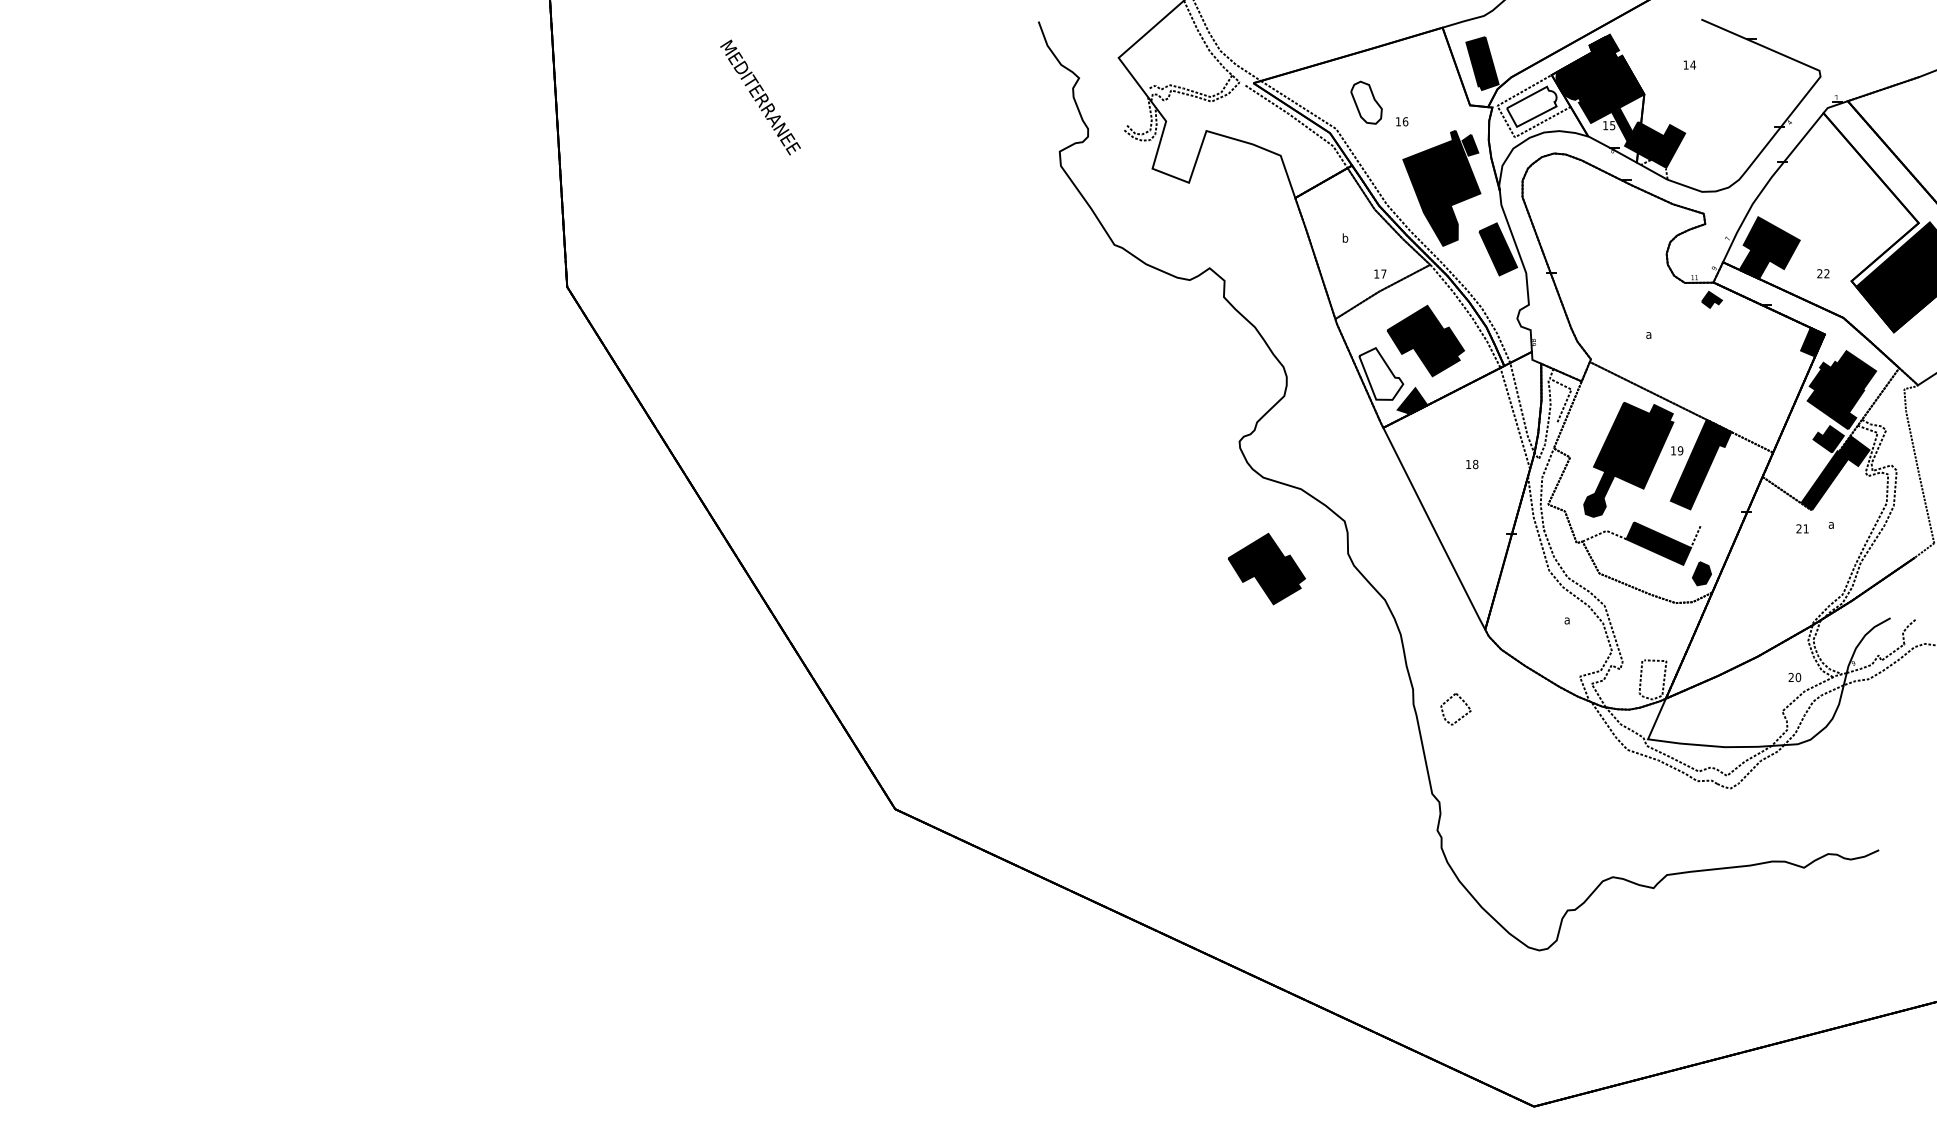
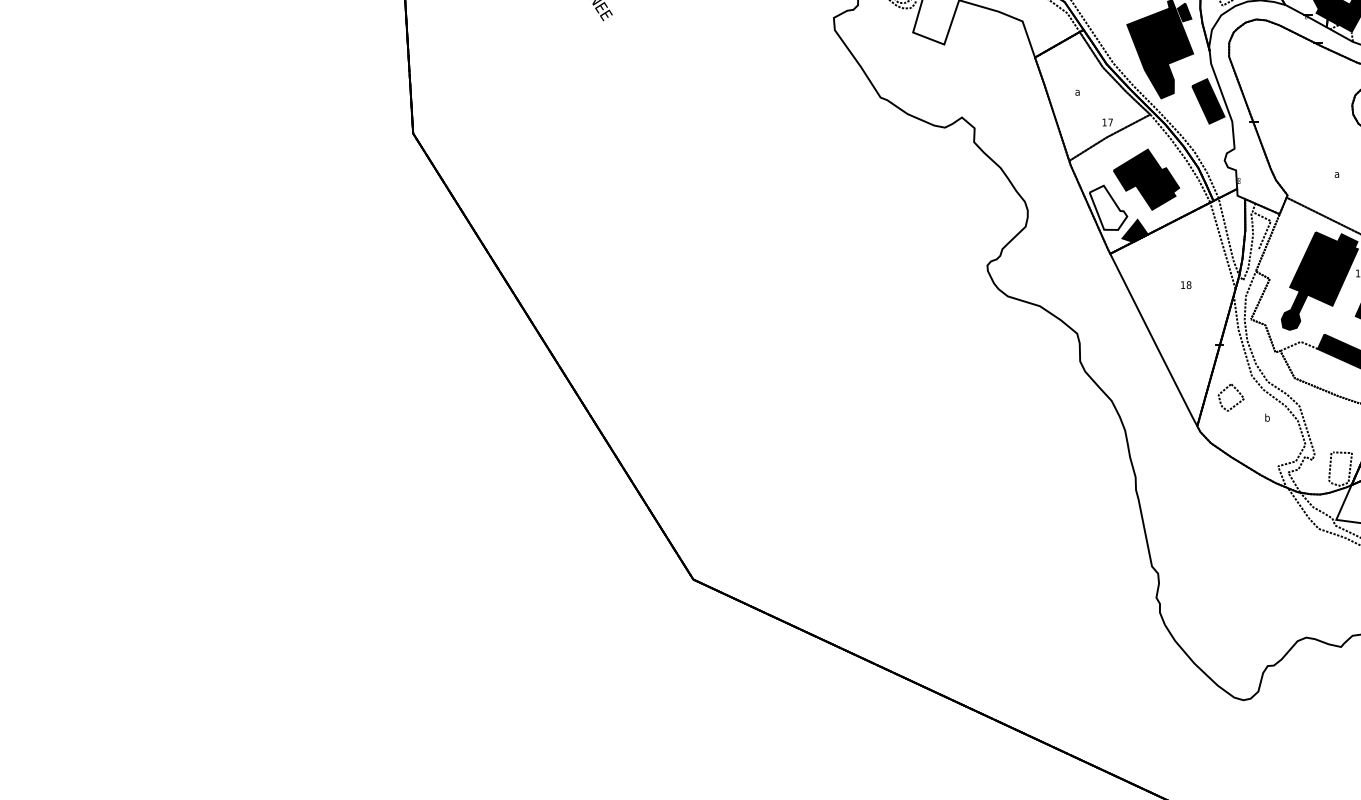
text: (1345, 237) -> (1077, 91), b -> a
part: (1266, 568) -> (1010, 373), removed
text: (1567, 619) -> (1267, 417), a -> b
curve: (1461, 716) -> (1235, 403), moved

